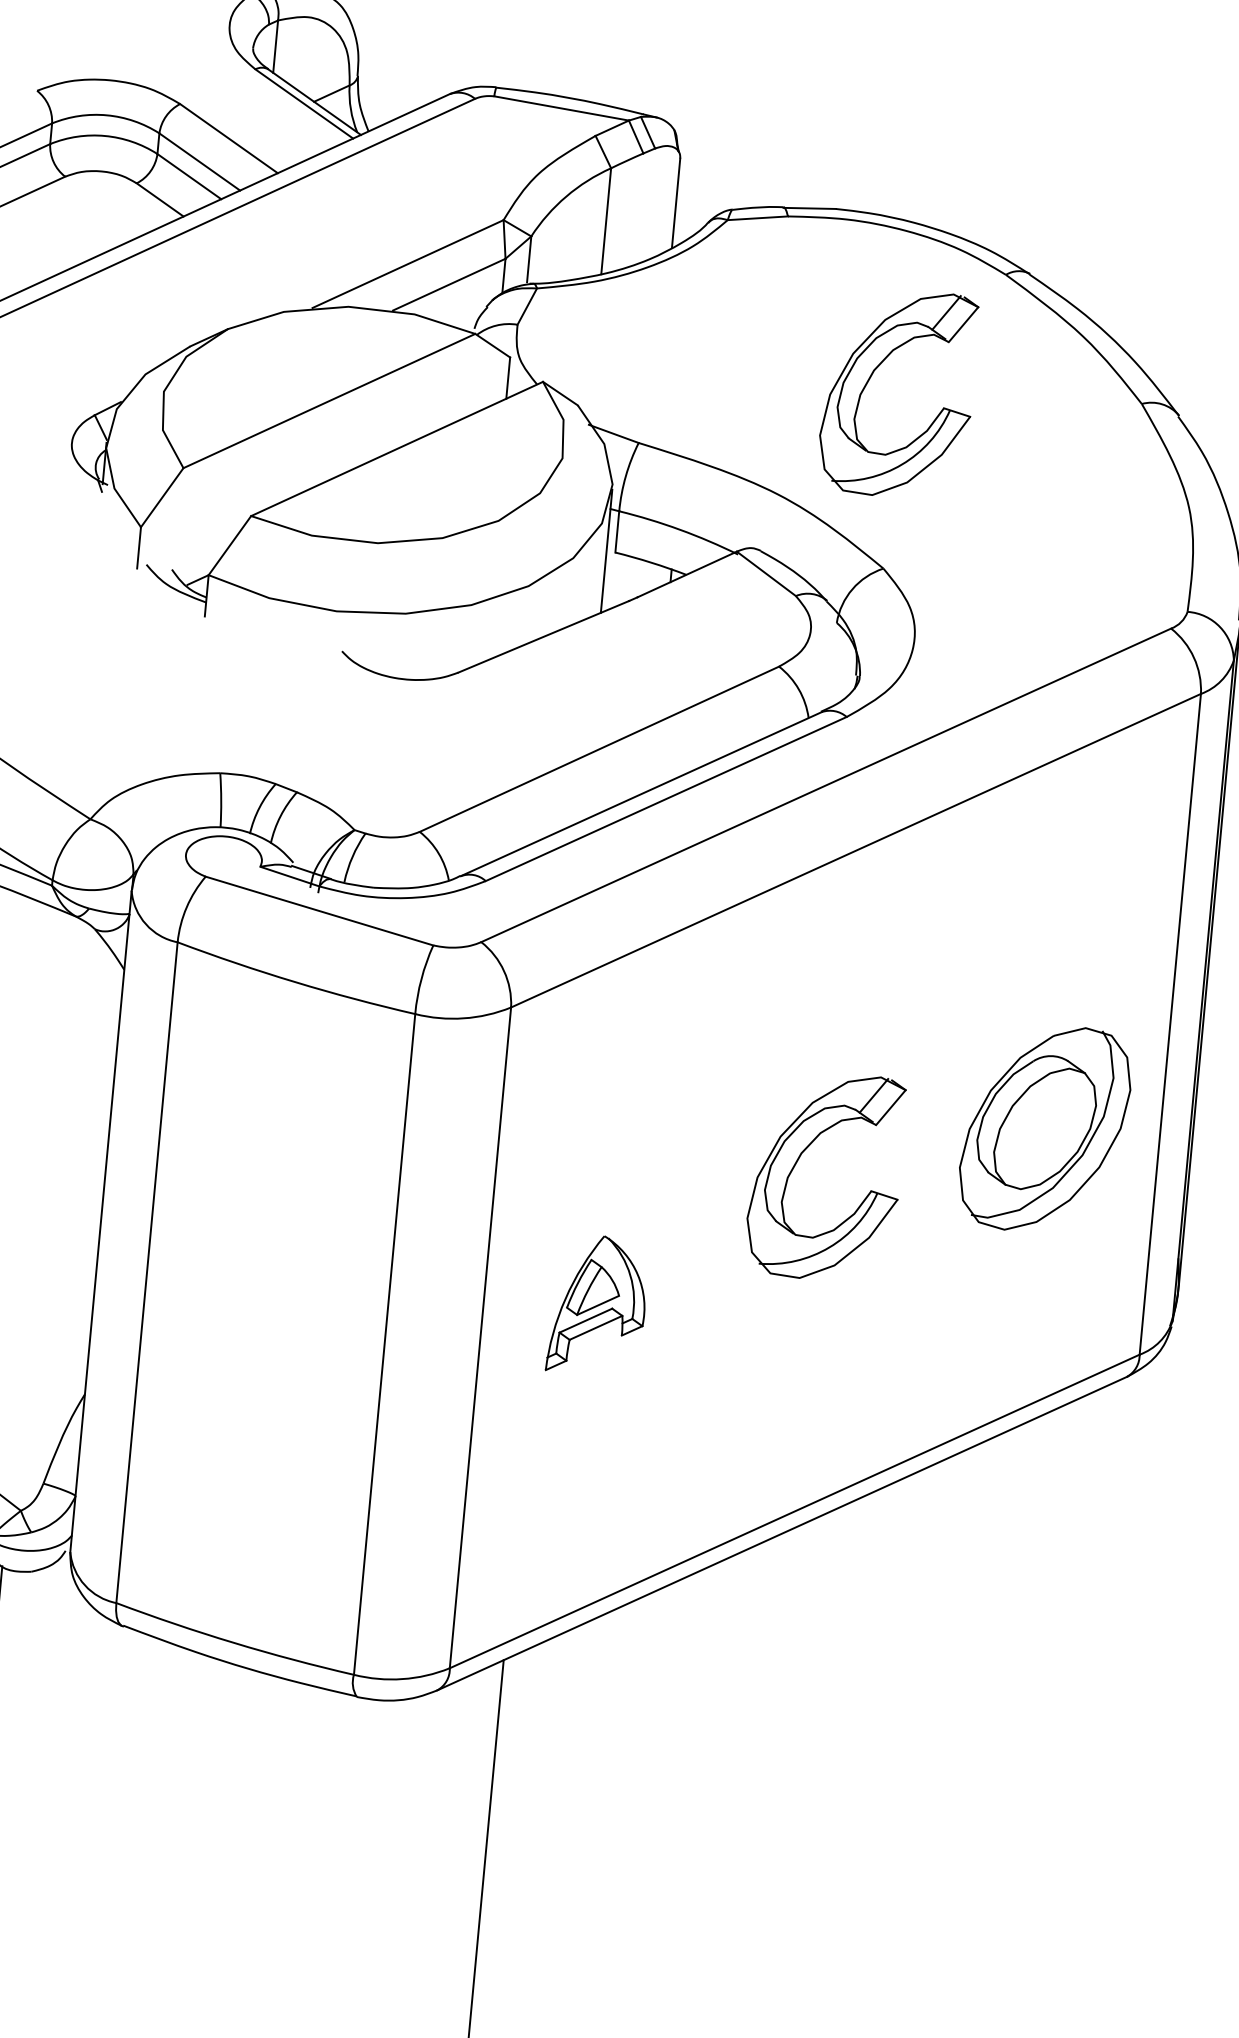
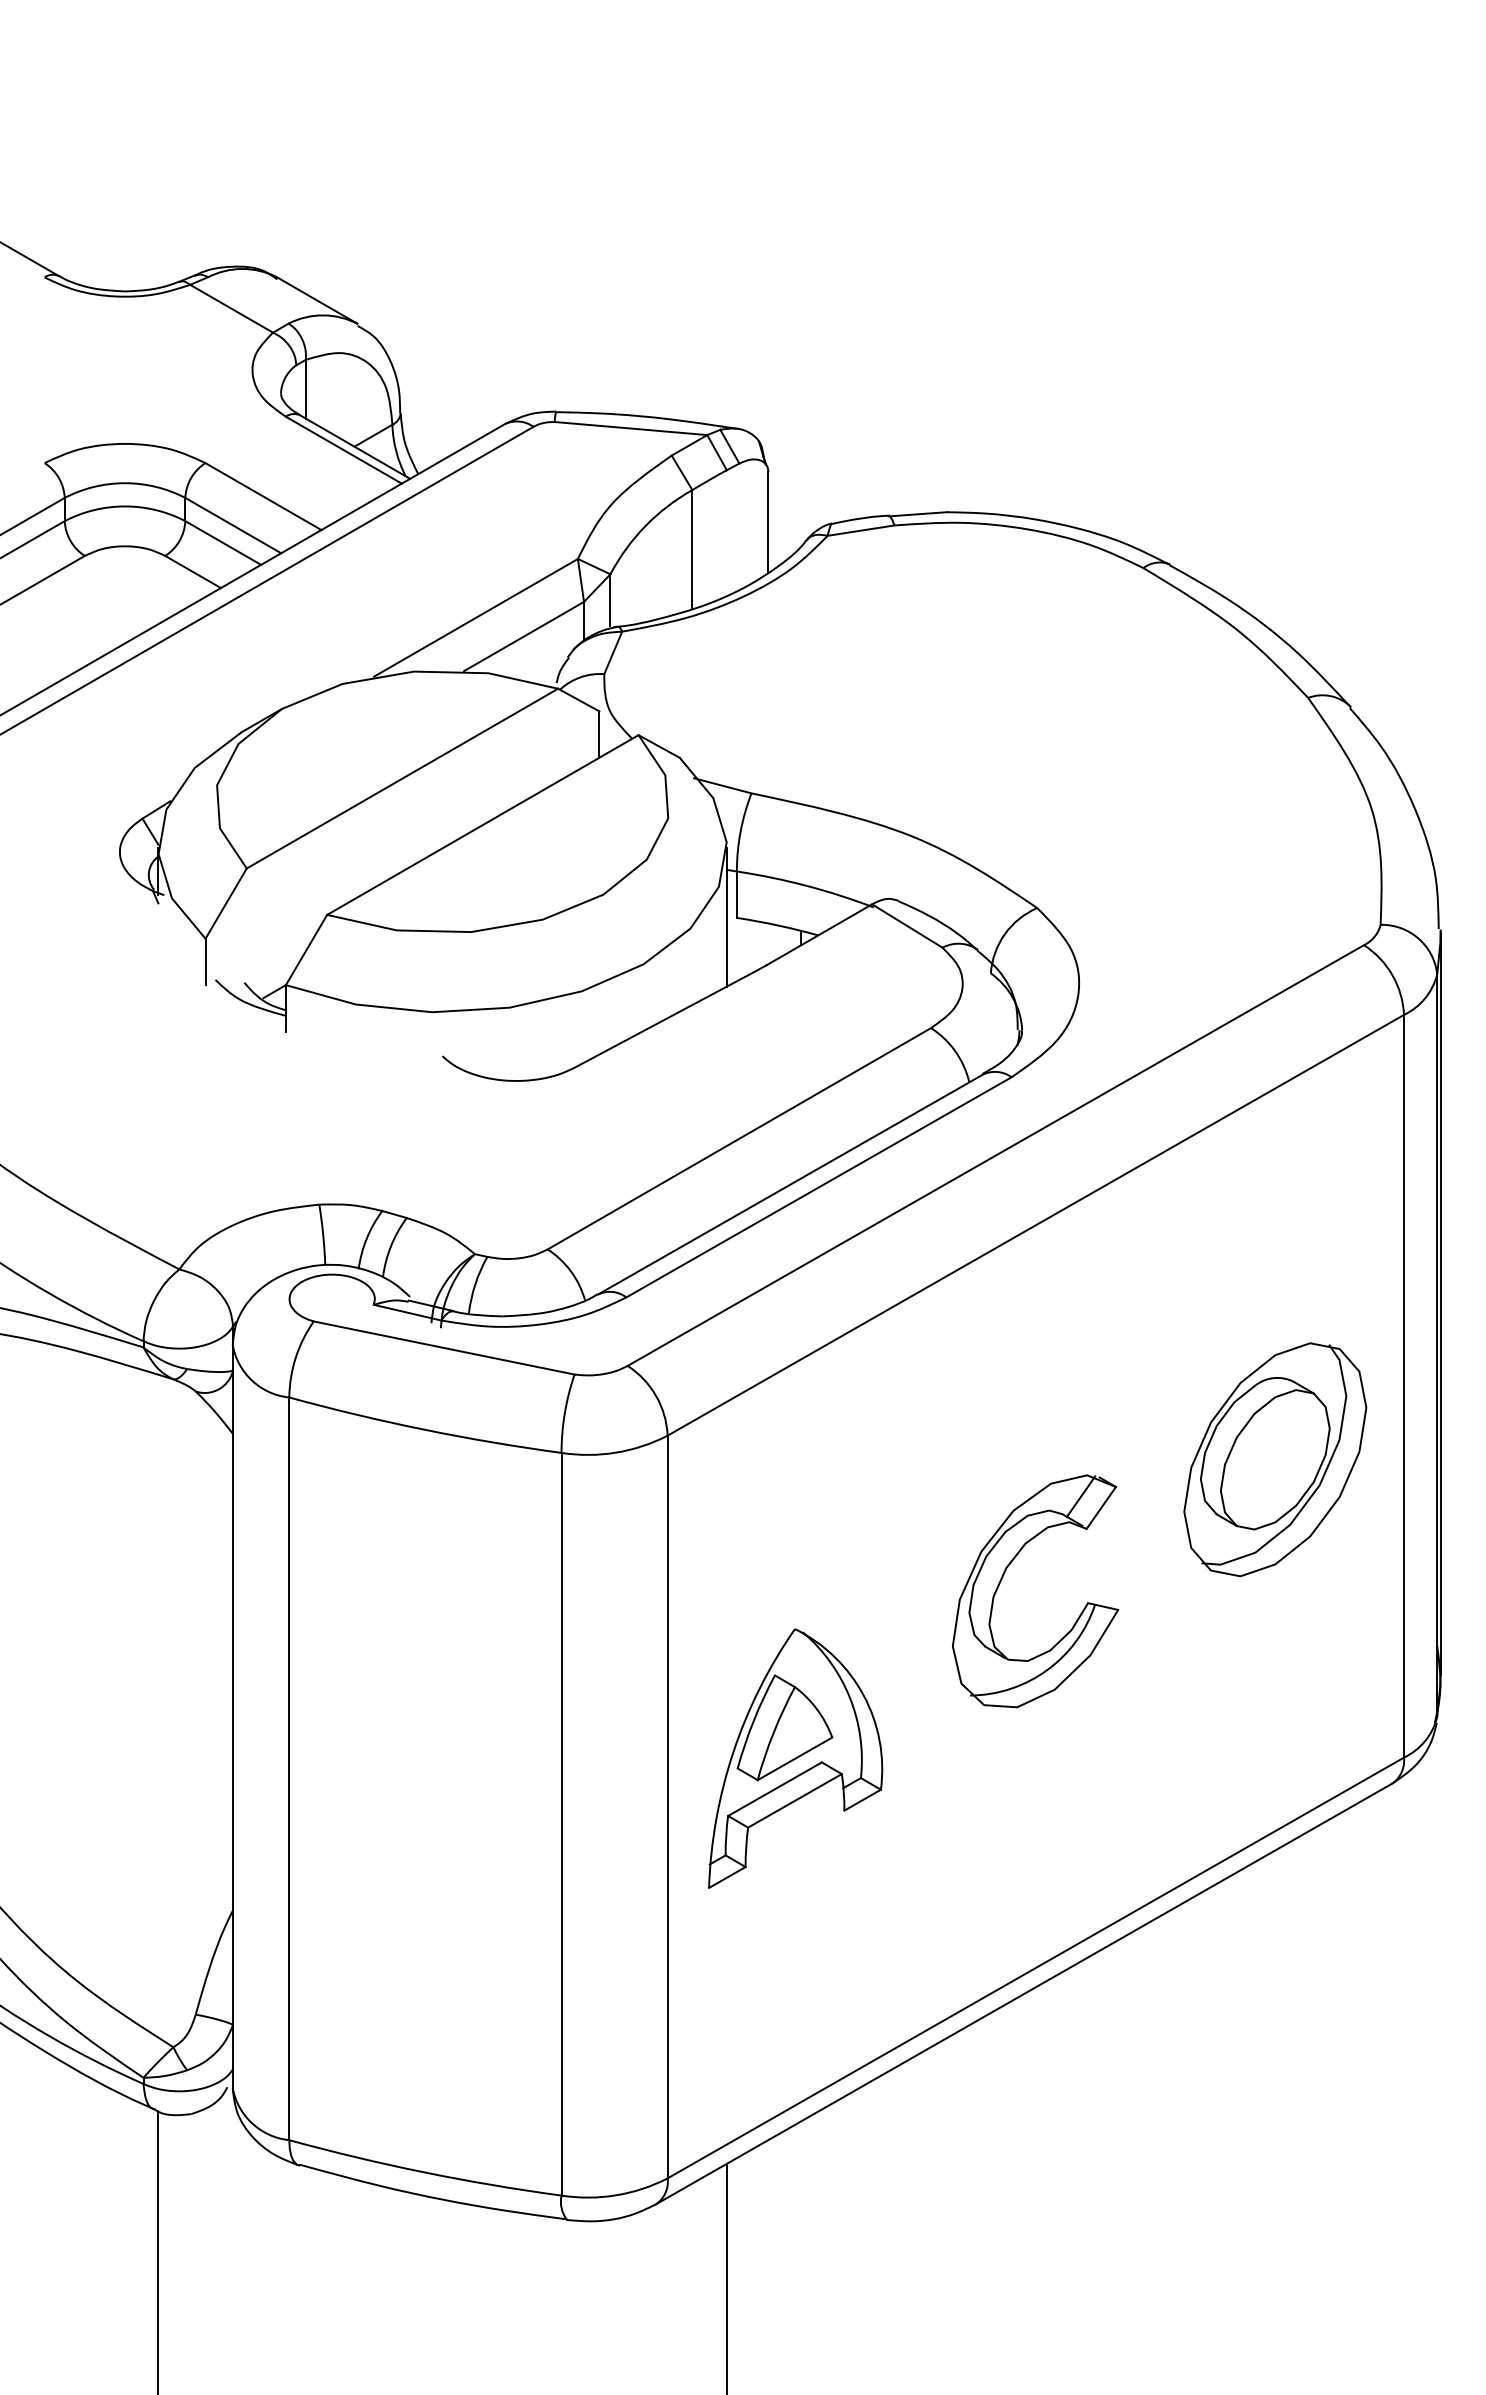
part: (870, 378) -> (1003, 697), removed
part: (1045, 1128) -> (1275, 1459), moved
part: (598, 1305) -> (795, 1758), size x1.67

